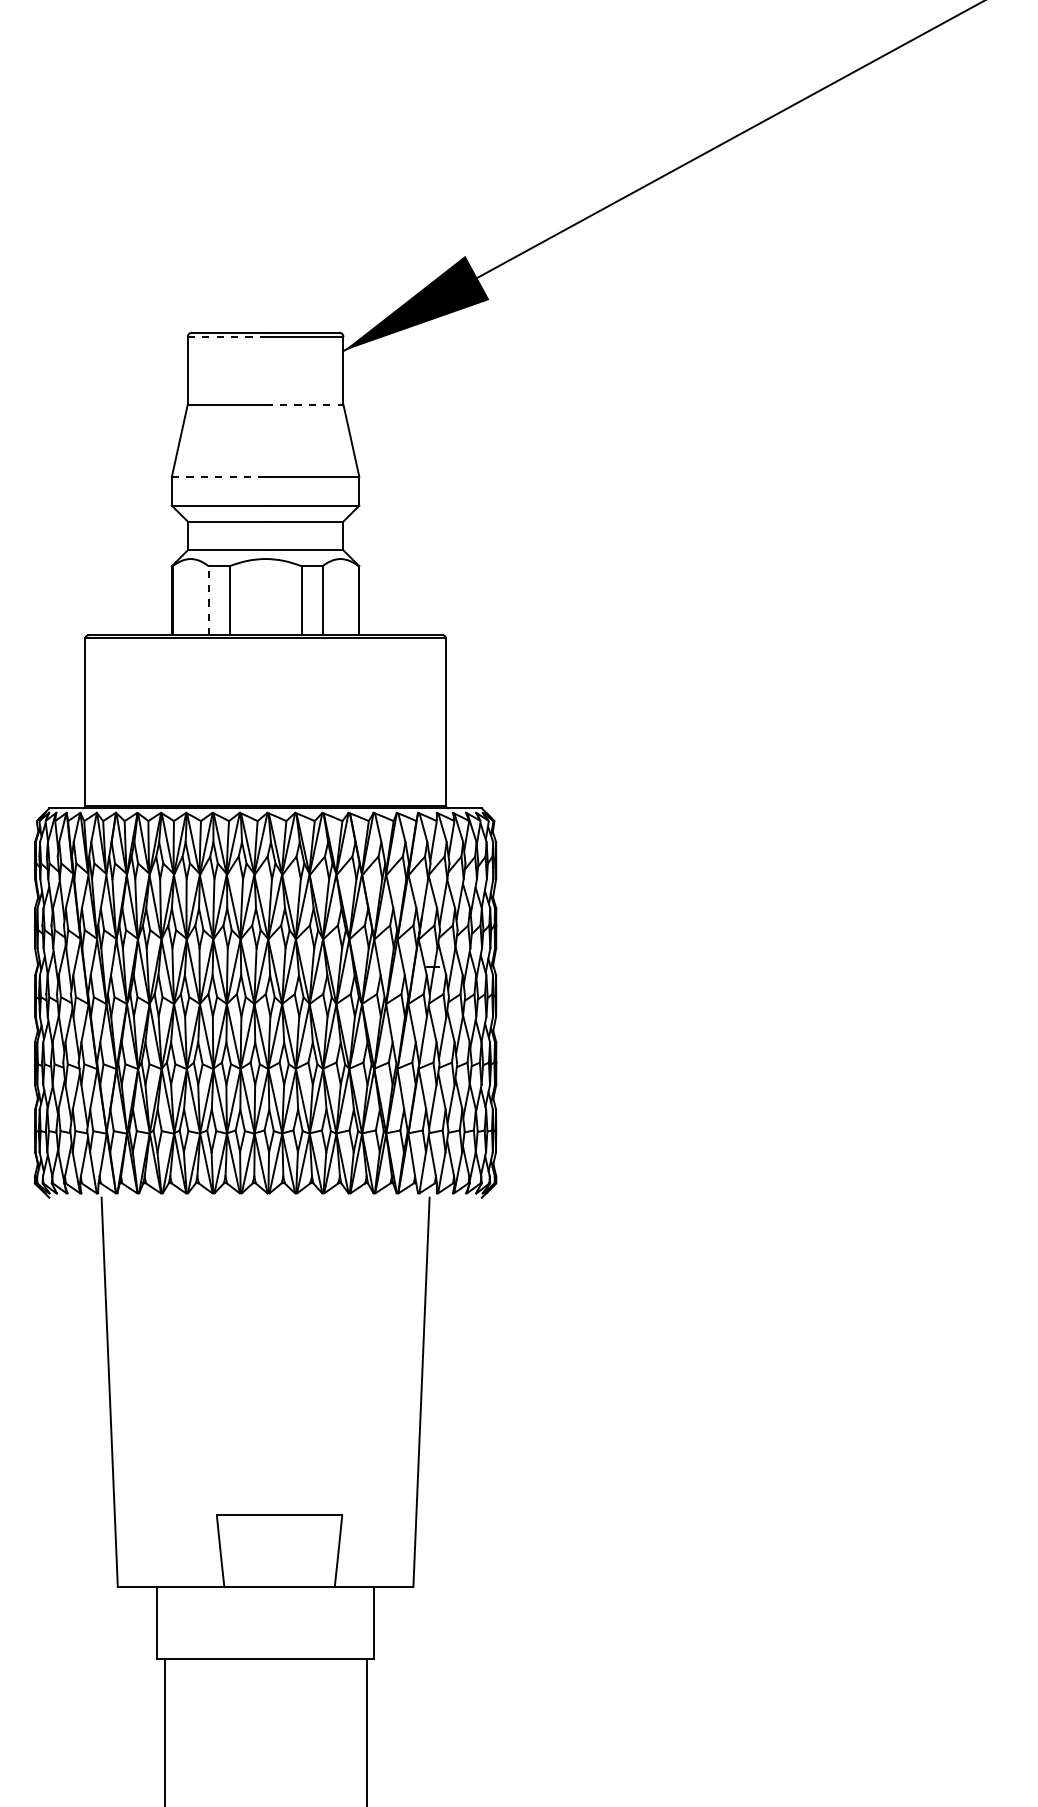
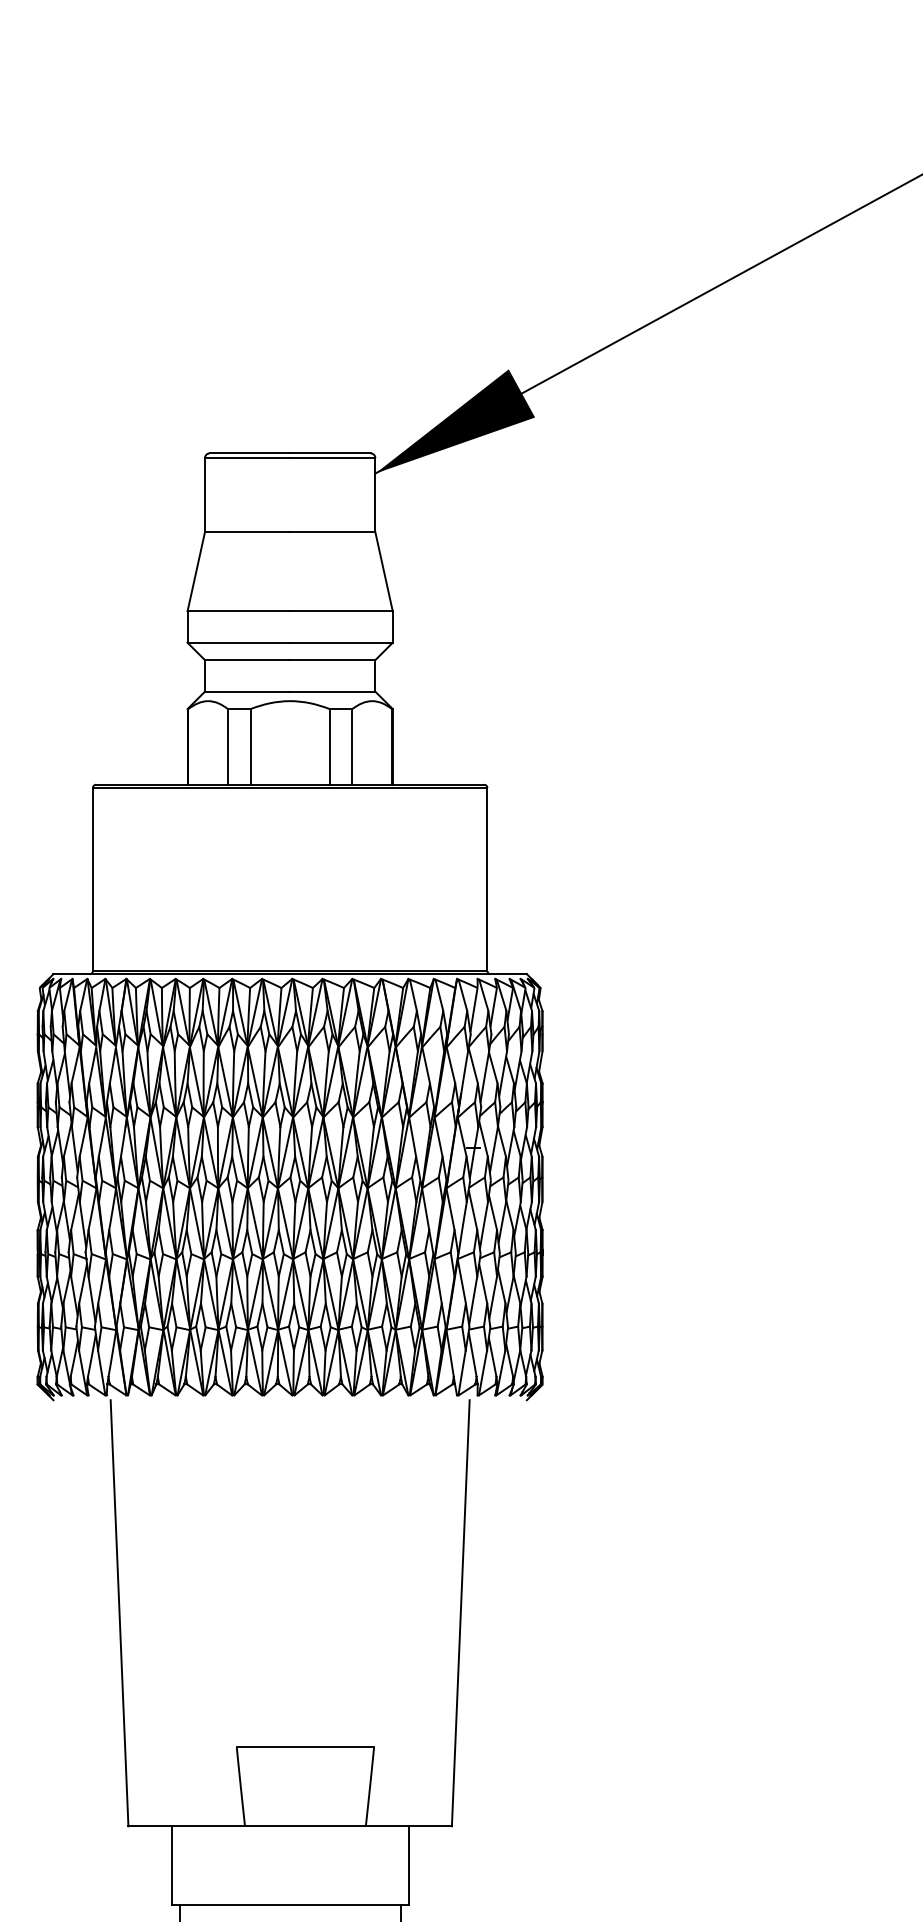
line: (226, 337) -> (247, 458), dashed -> solid
line: (304, 404) -> (332, 532), dashed -> solid
line: (218, 476) -> (238, 610), dashed -> solid
line: (208, 600) -> (227, 746), dashed -> solid

